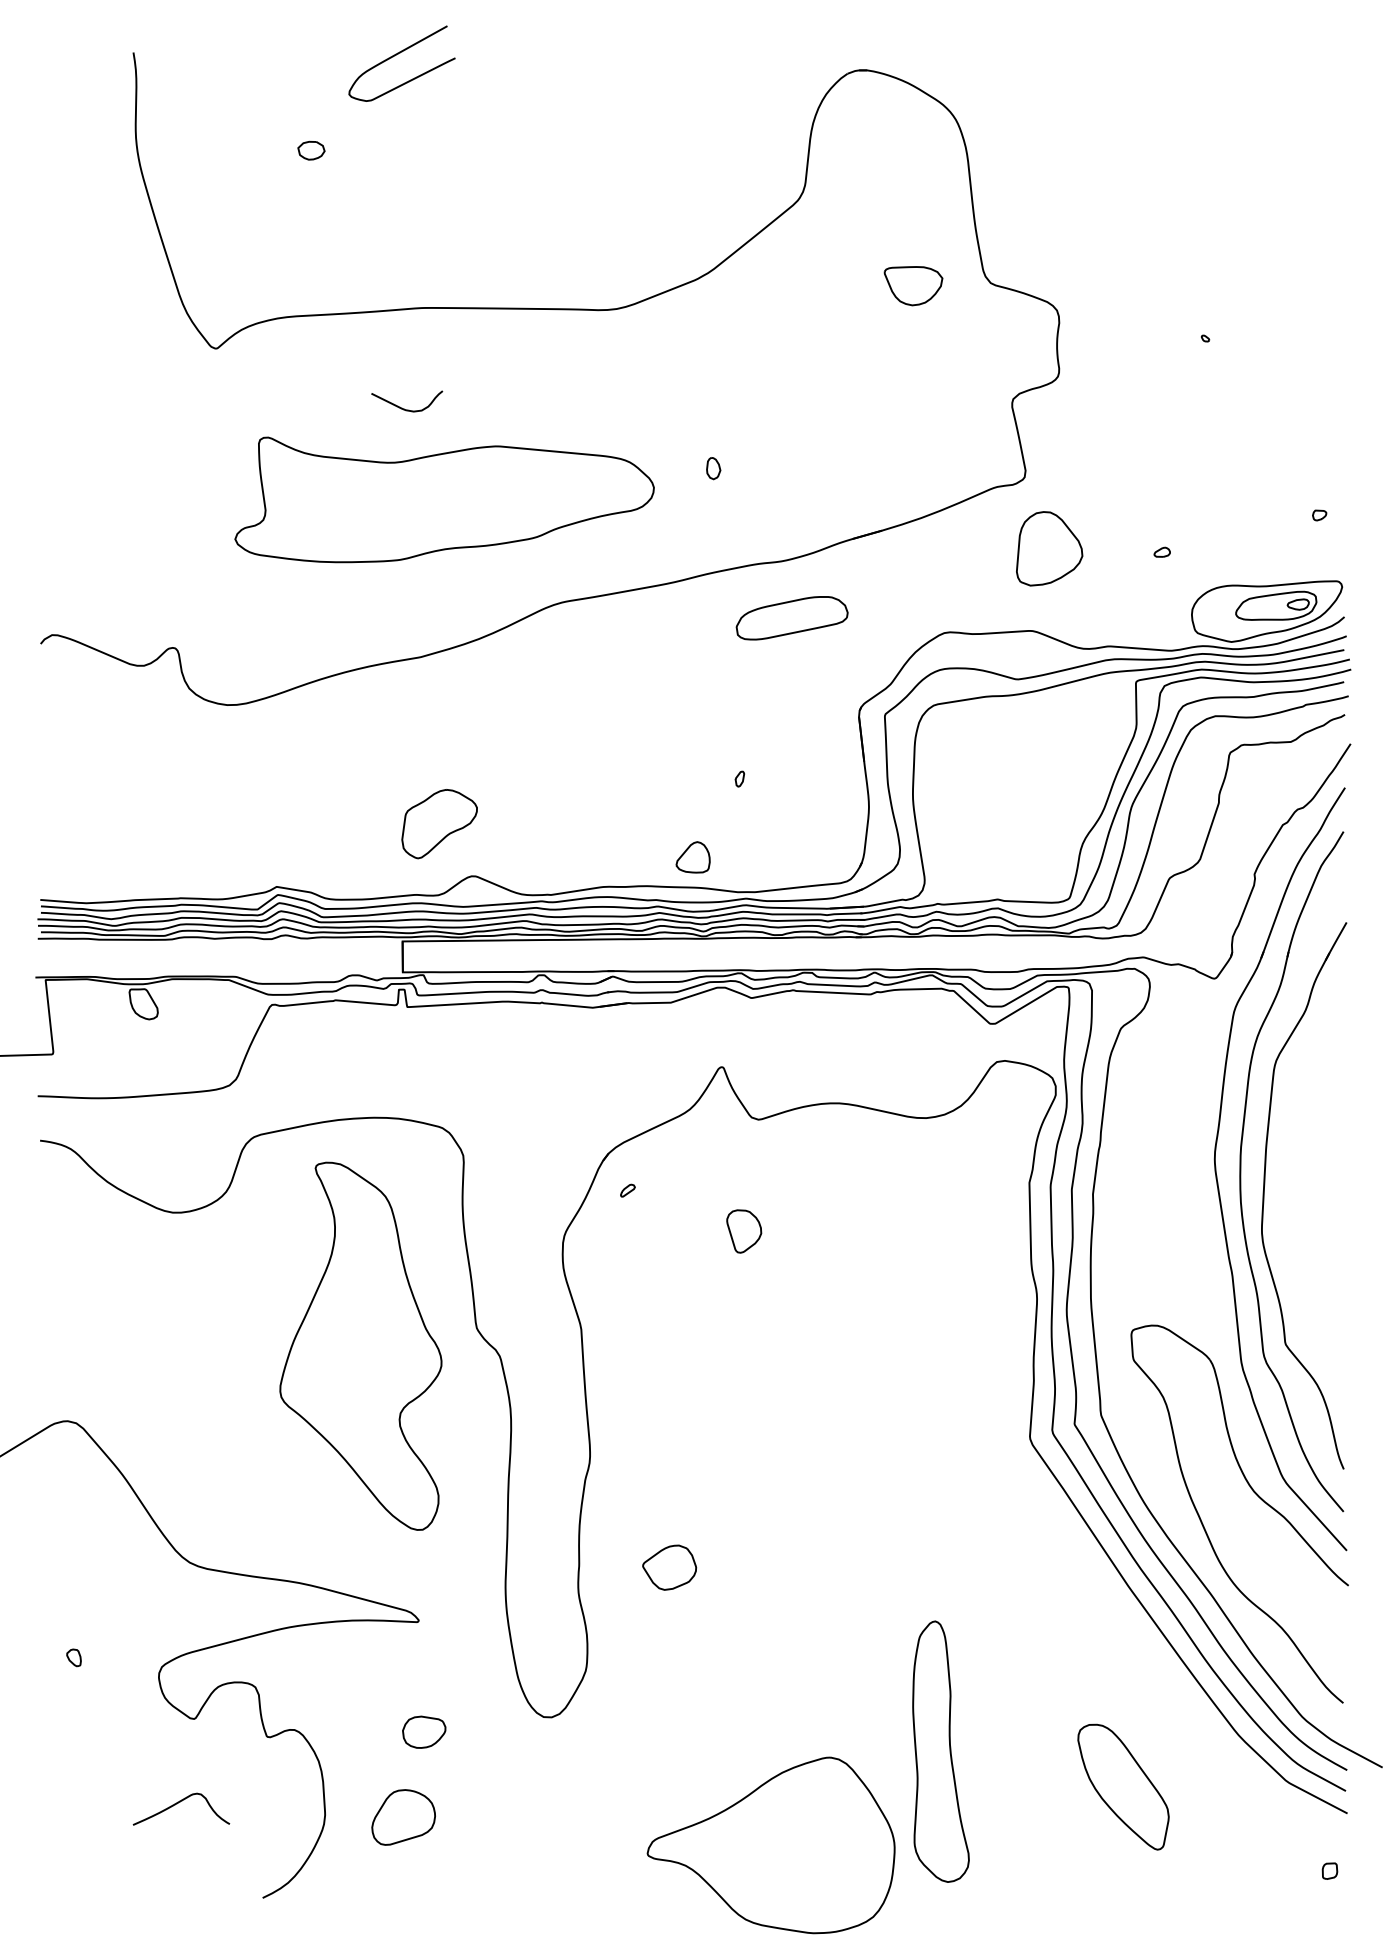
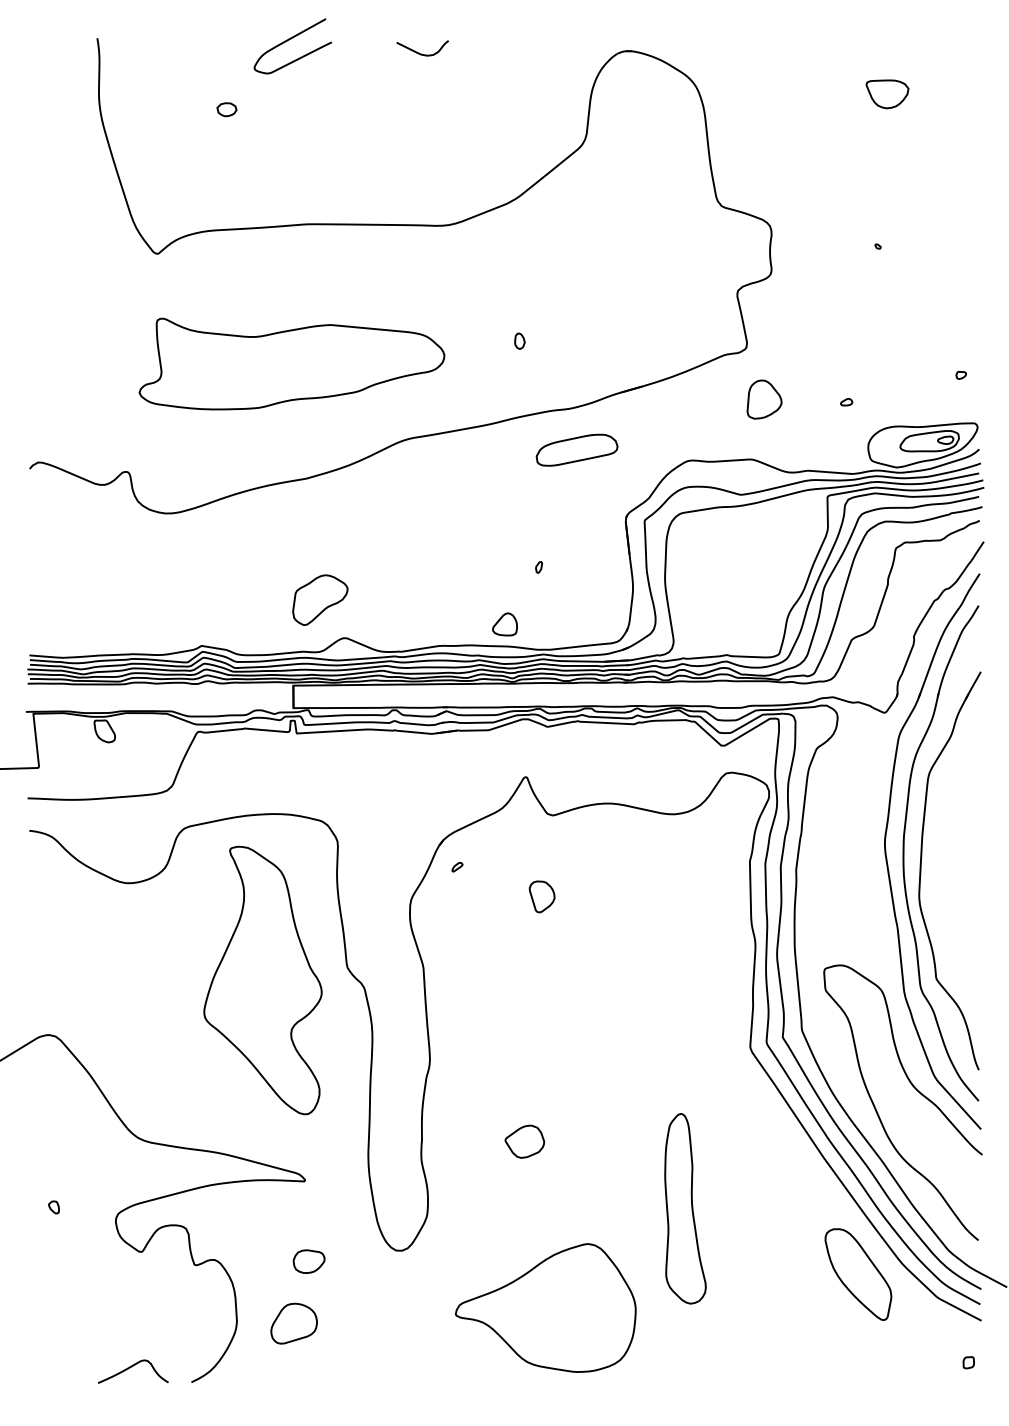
part: (913, 286) -> (887, 94), moved
curve: (402, 407) -> (419, 52), moved
part: (443, 499) -> (291, 363), moved
part: (1049, 548) -> (764, 399), size x0.71
part: (669, 1567) -> (524, 1141), moved
part: (941, 1751) -> (685, 1208), moved
part: (1123, 1787) -> (858, 1274), moved
curve: (177, 1804) -> (130, 1368), moved
part: (770, 1844) -> (545, 1307), moved

